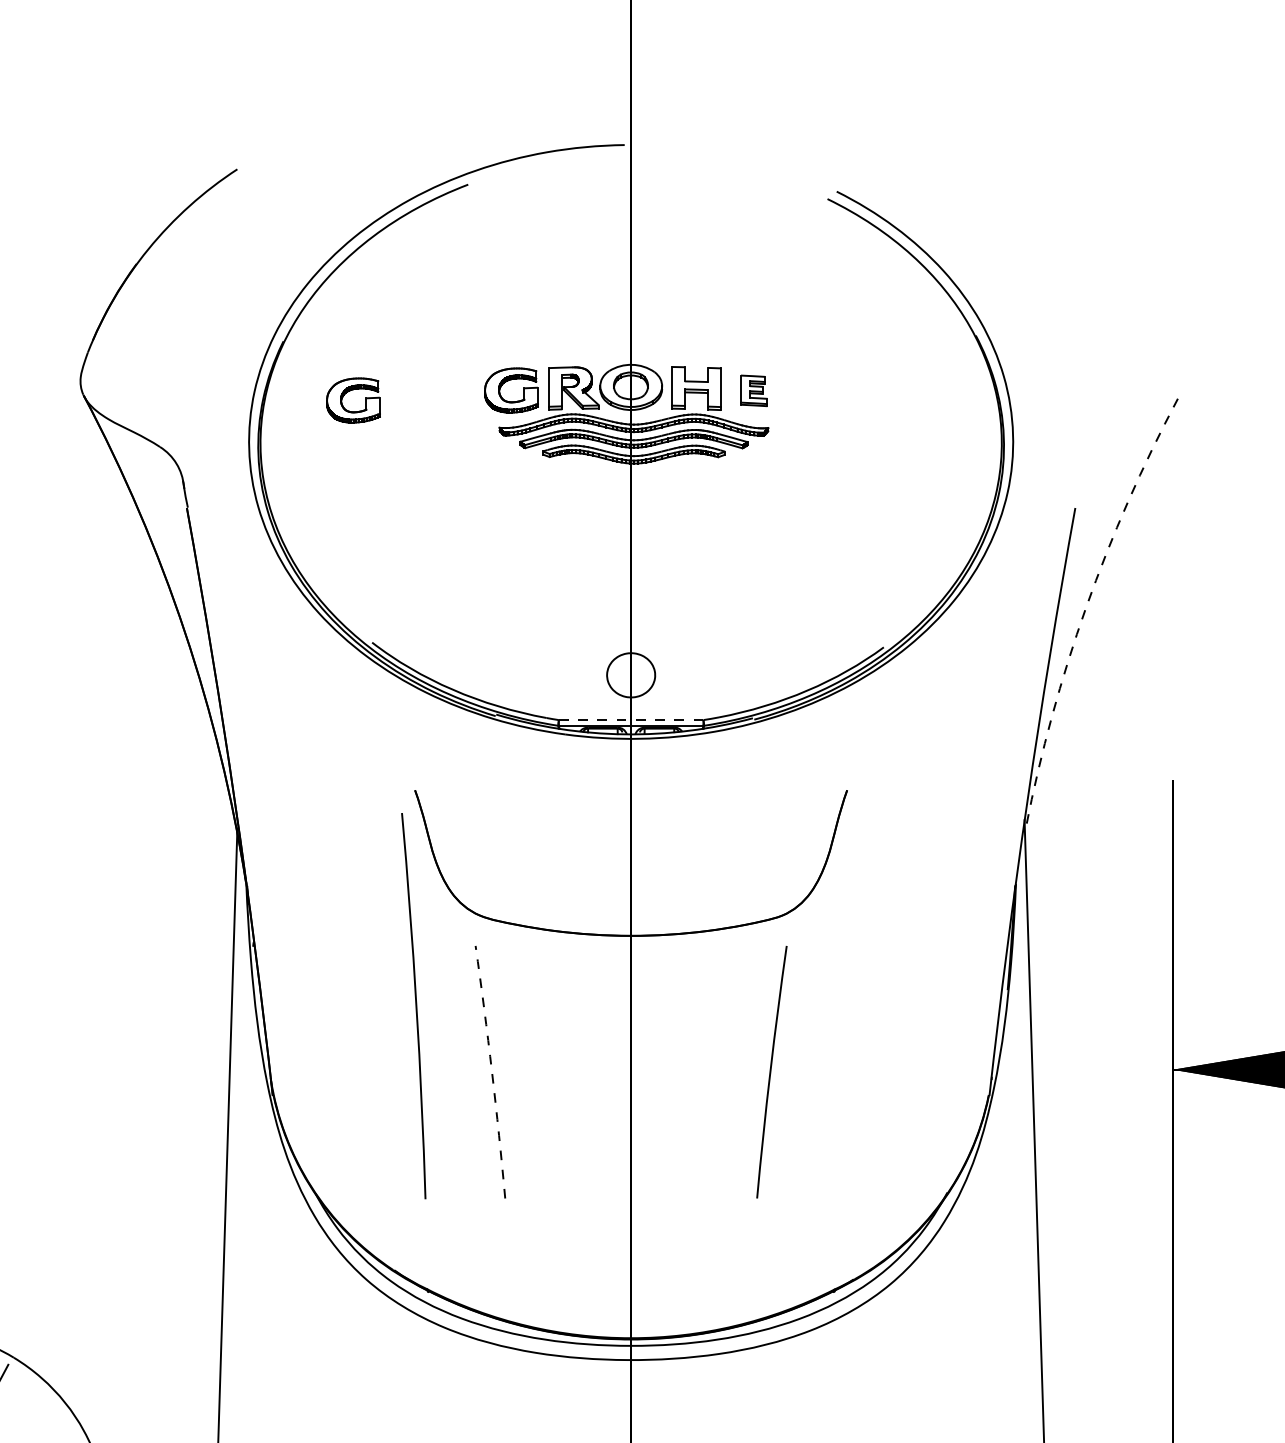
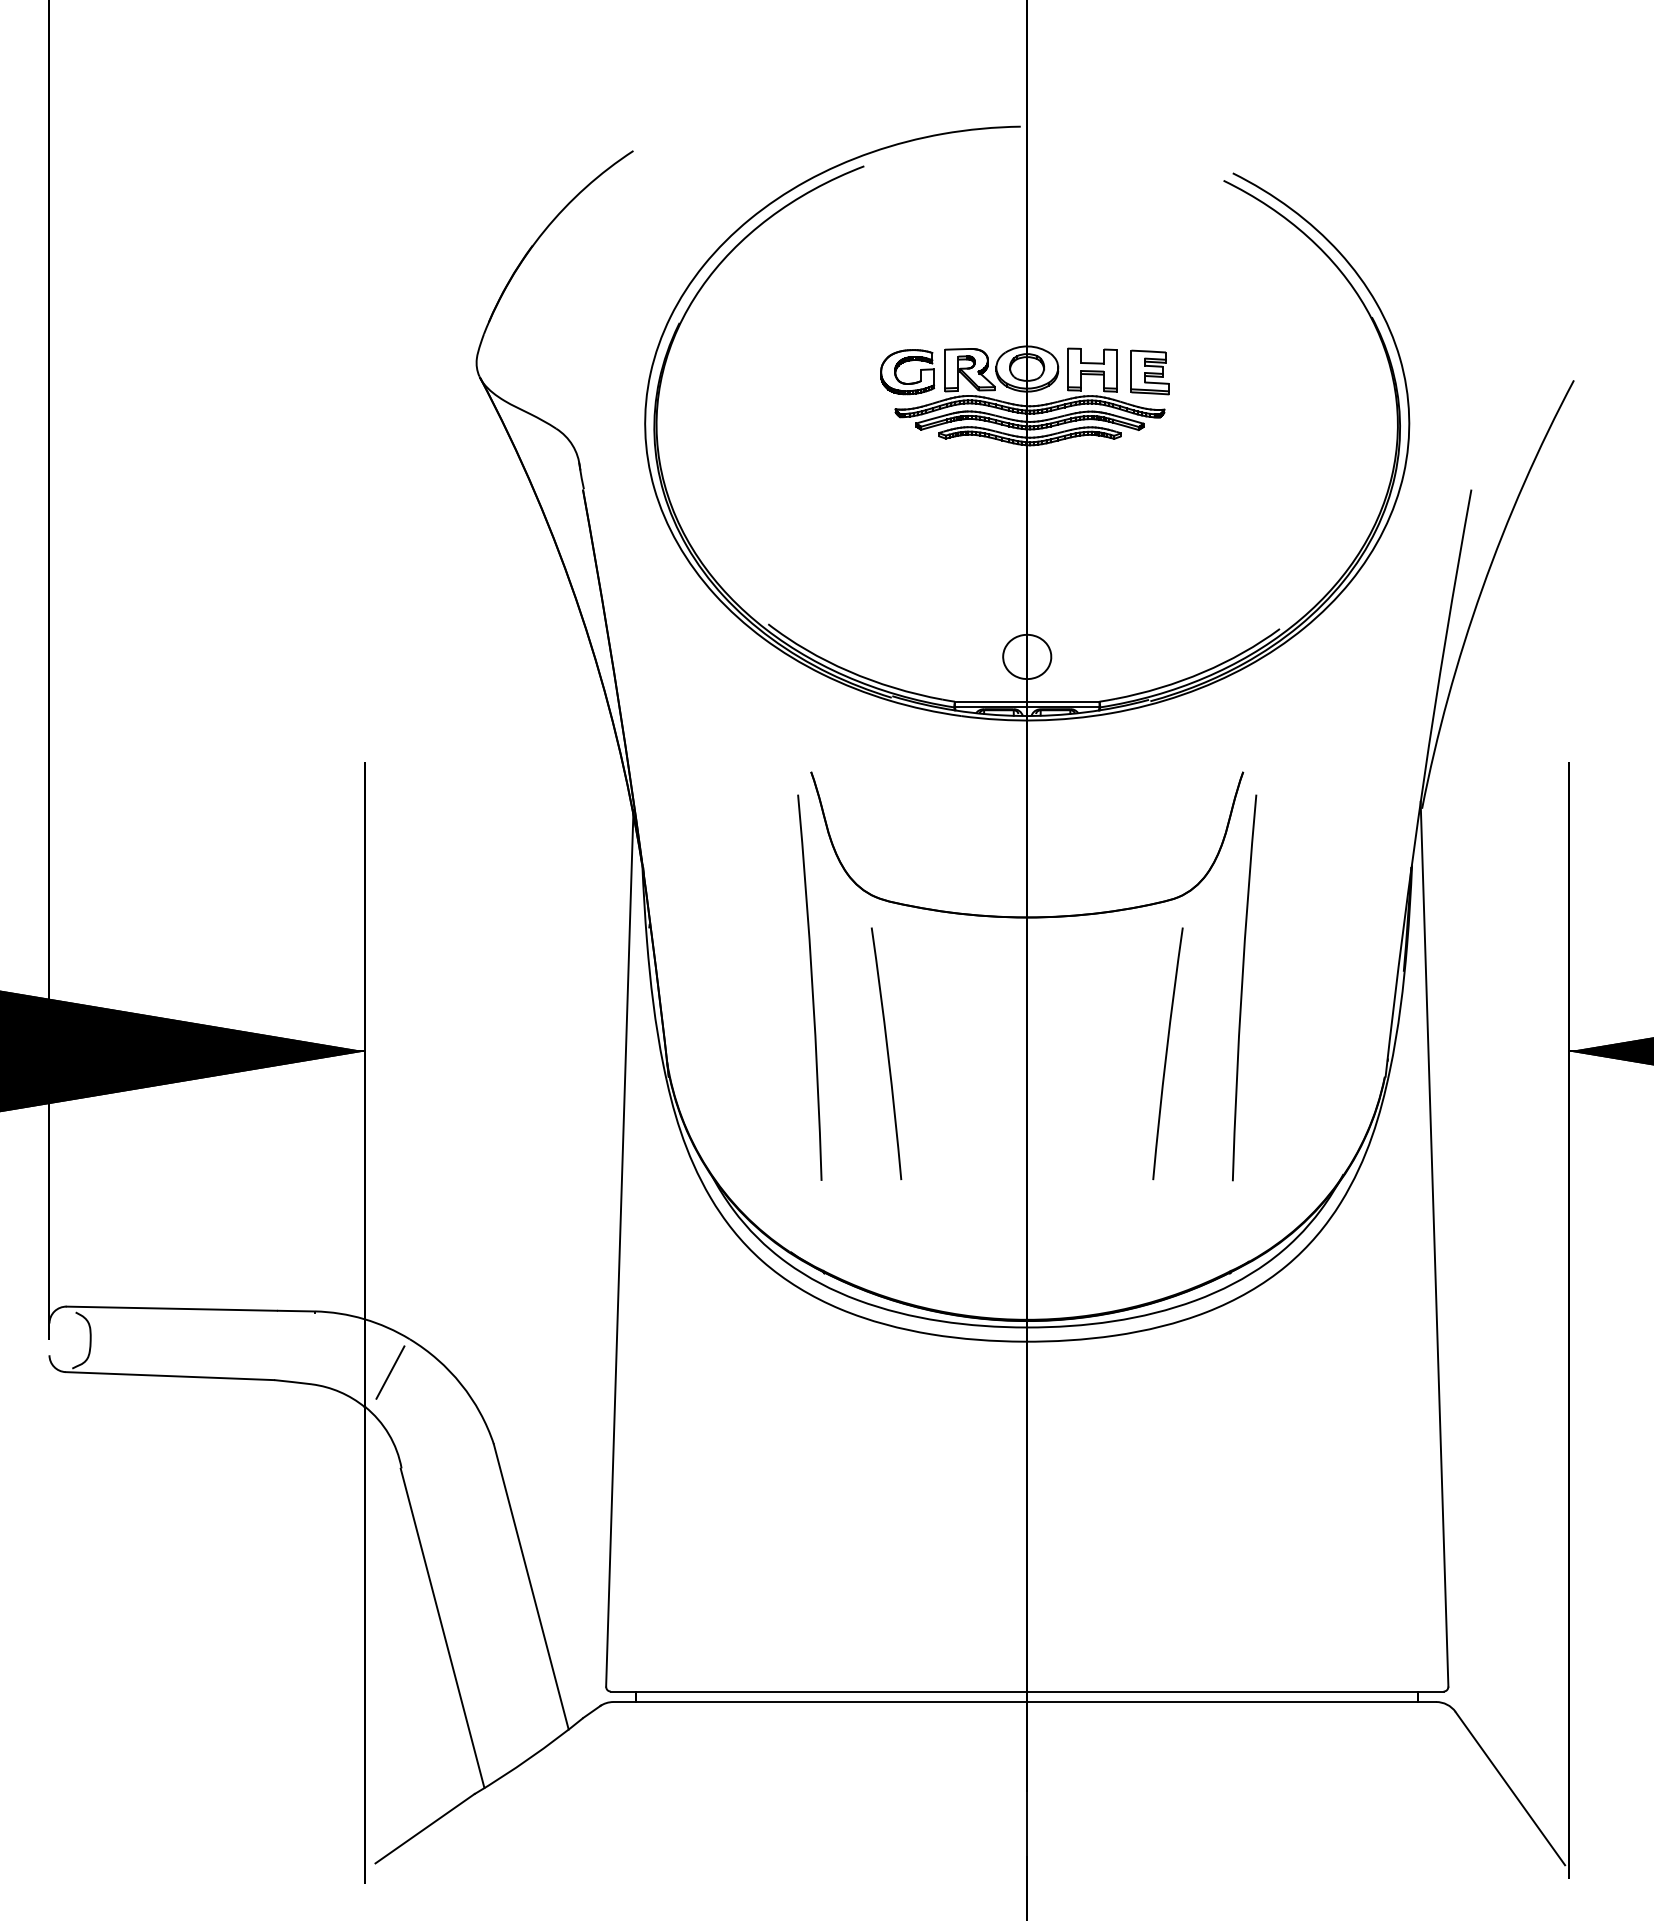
part: (753, 390) -> (1149, 372), size x1.43
part: (349, 391) -> (745, 373), removed
arc: (1086, 606) -> (1482, 588), dashed -> solid
line: (631, 719) -> (1027, 701), dashed -> solid
arc: (846, 1005) -> (1242, 987), added
arc: (492, 1071) -> (888, 1053), dashed -> solid

